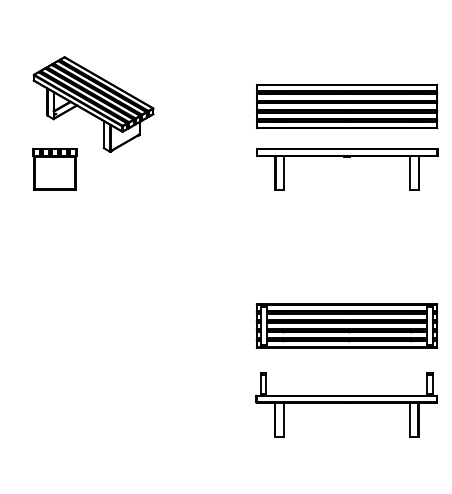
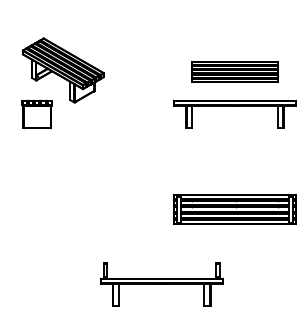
part: (346, 105) -> (234, 71), size x0.7
part: (346, 326) -> (234, 209), moved
part: (346, 404) -> (161, 284), moved

